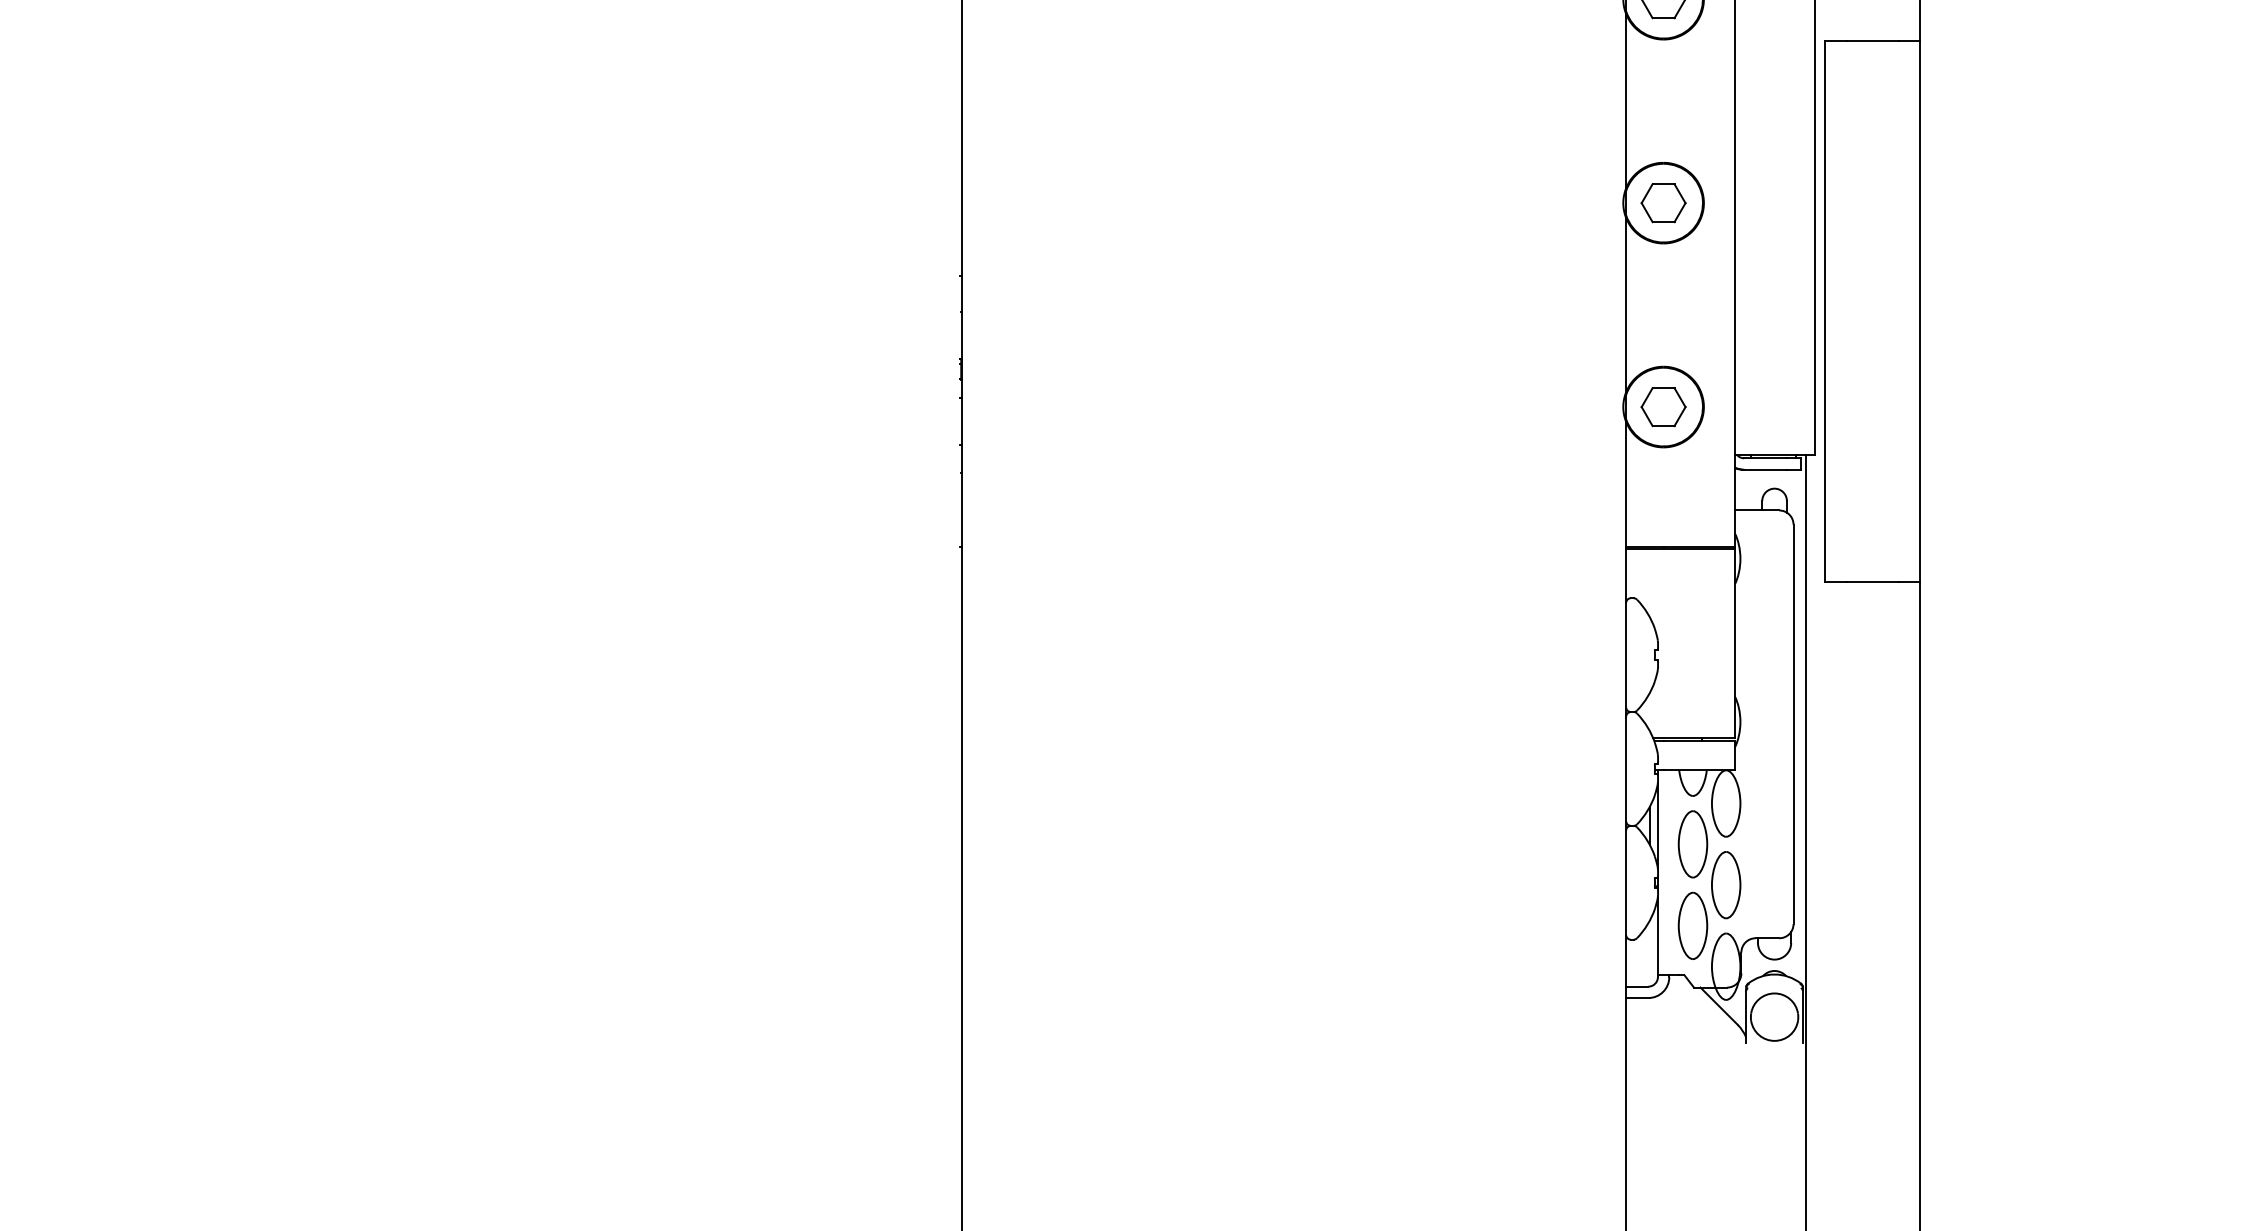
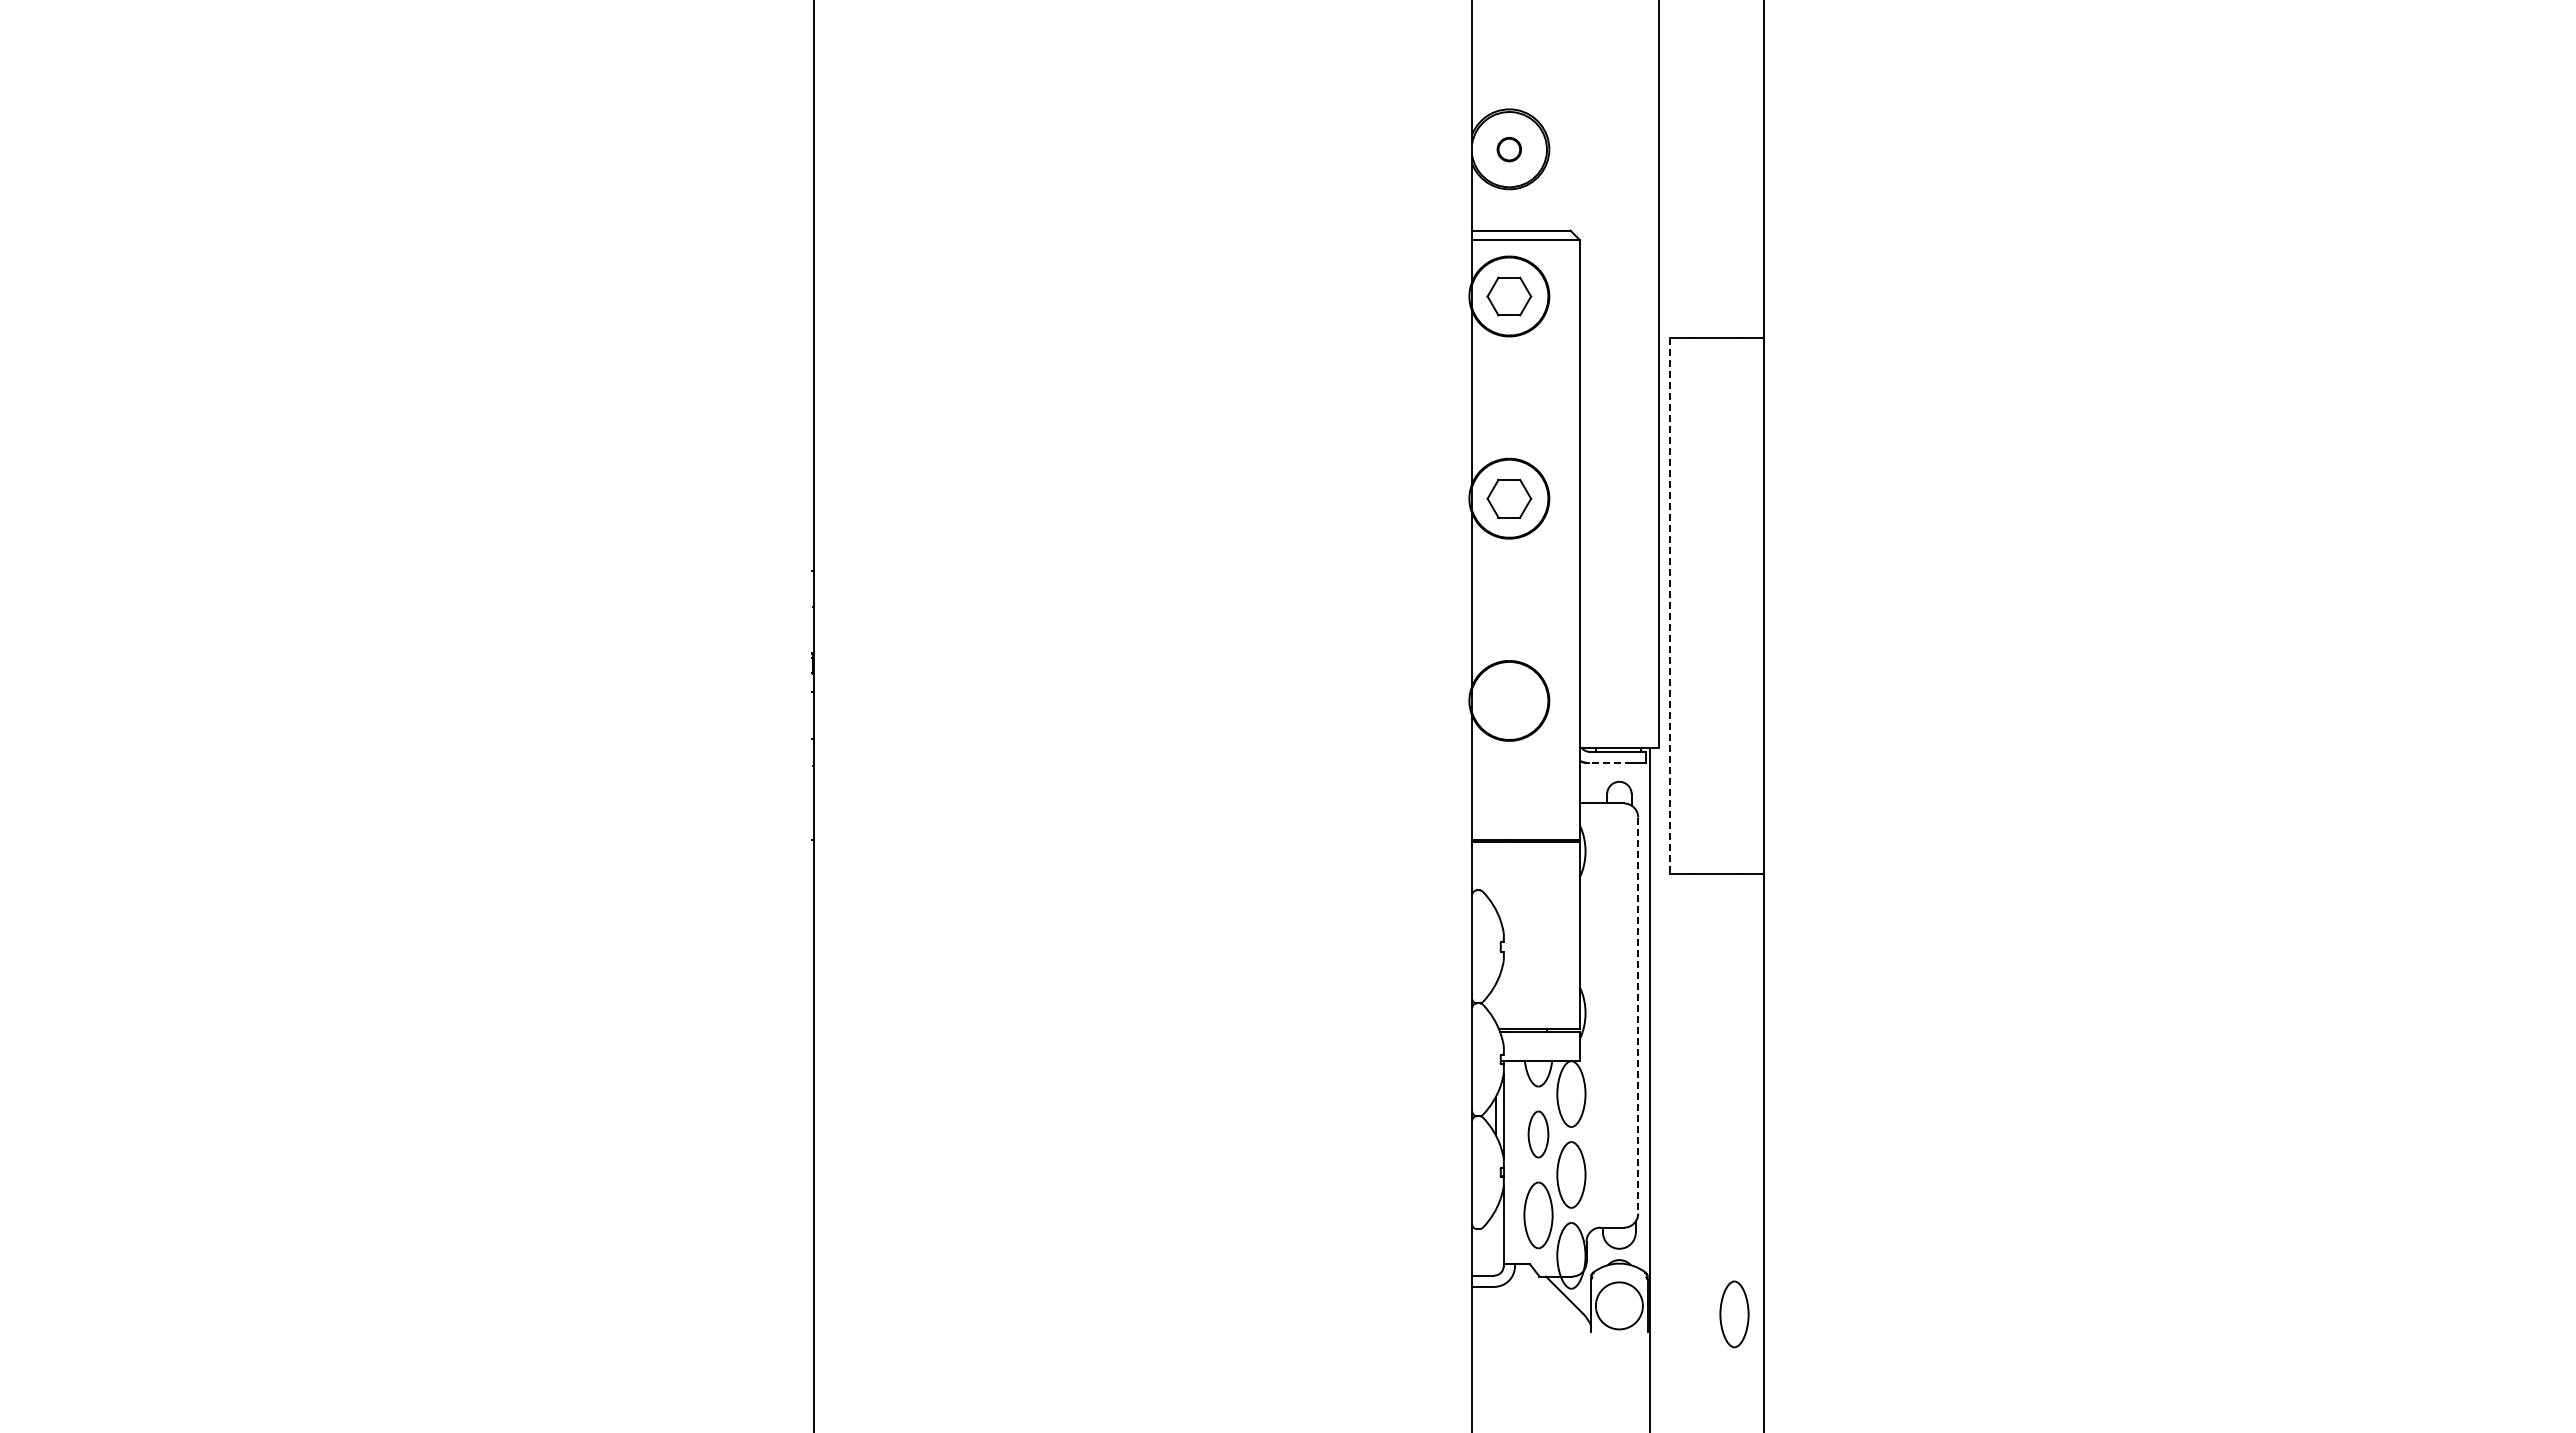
line: (1825, 311) -> (1669, 606), solid -> dashed
part: (1663, 406) -> (1509, 700), removed
line: (1764, 470) -> (1609, 763), solid -> dashed
line: (1793, 724) -> (1638, 1015), solid -> dashed
part: (1692, 844) -> (1538, 1134), size x0.7
part: (1890, 1025) -> (1734, 1314), added

